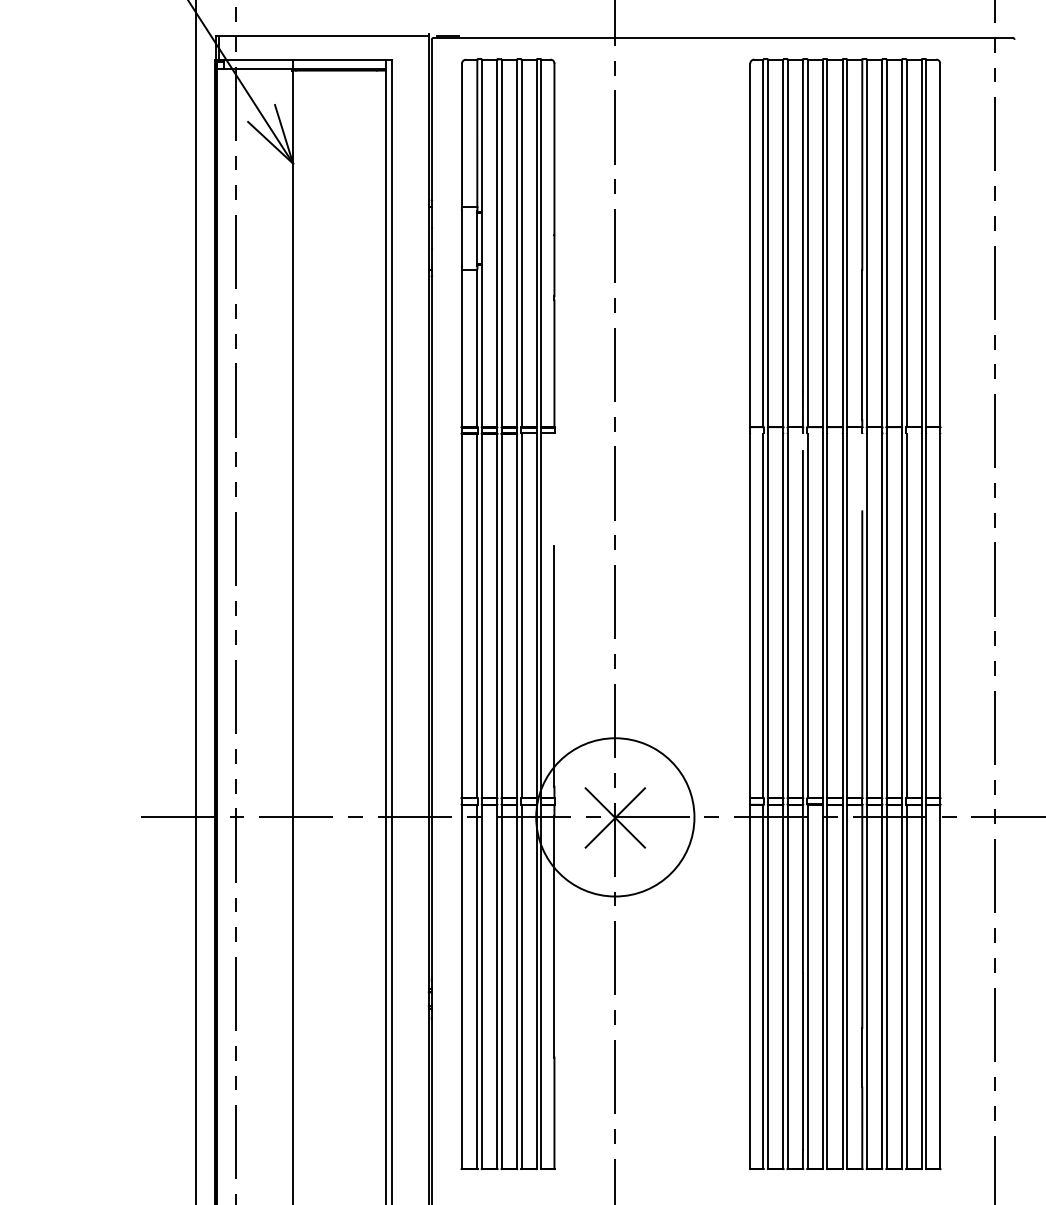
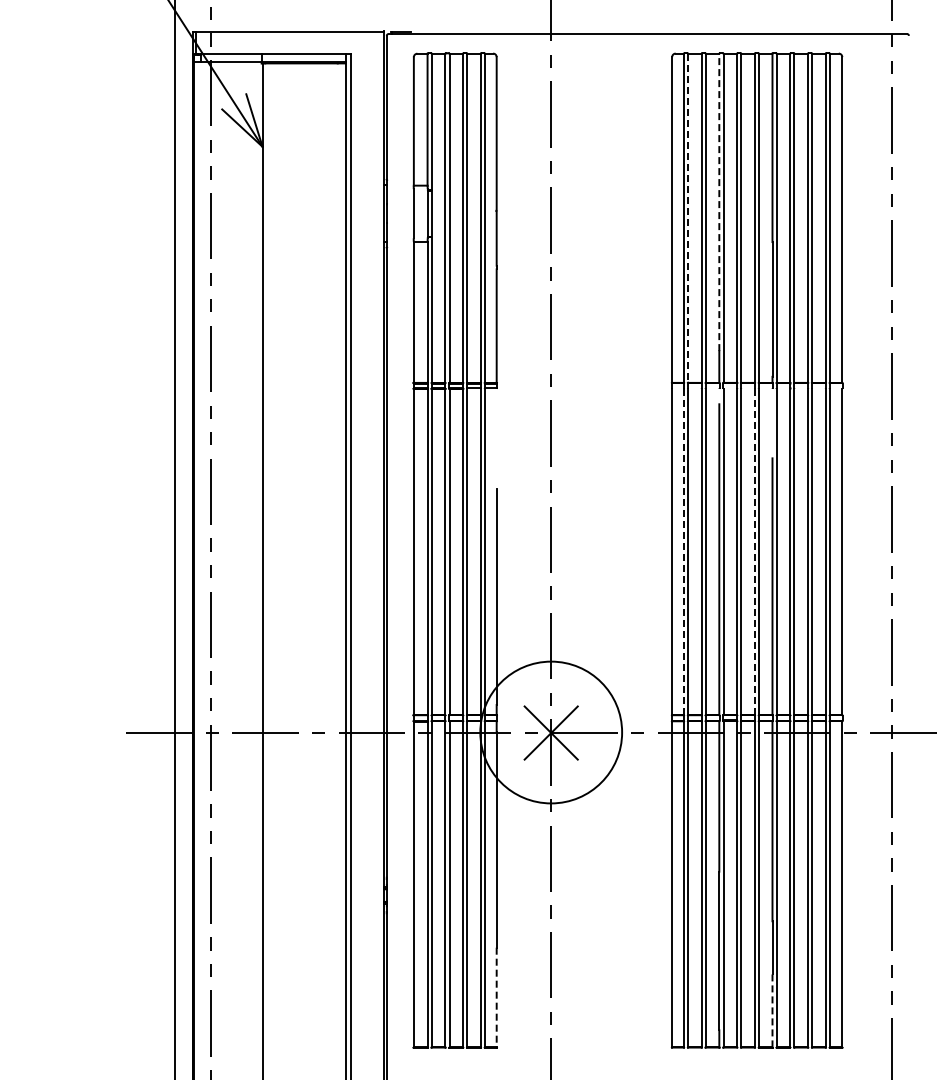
line: (803, 225) -> (719, 202), solid -> dashed
line: (768, 243) -> (688, 218), solid -> dashed
line: (762, 616) -> (683, 552), solid -> dashed
line: (842, 616) -> (754, 552), solid -> dashed
line: (554, 1113) -> (496, 997), solid -> dashed
line: (862, 1127) -> (772, 1010), solid -> dashed

